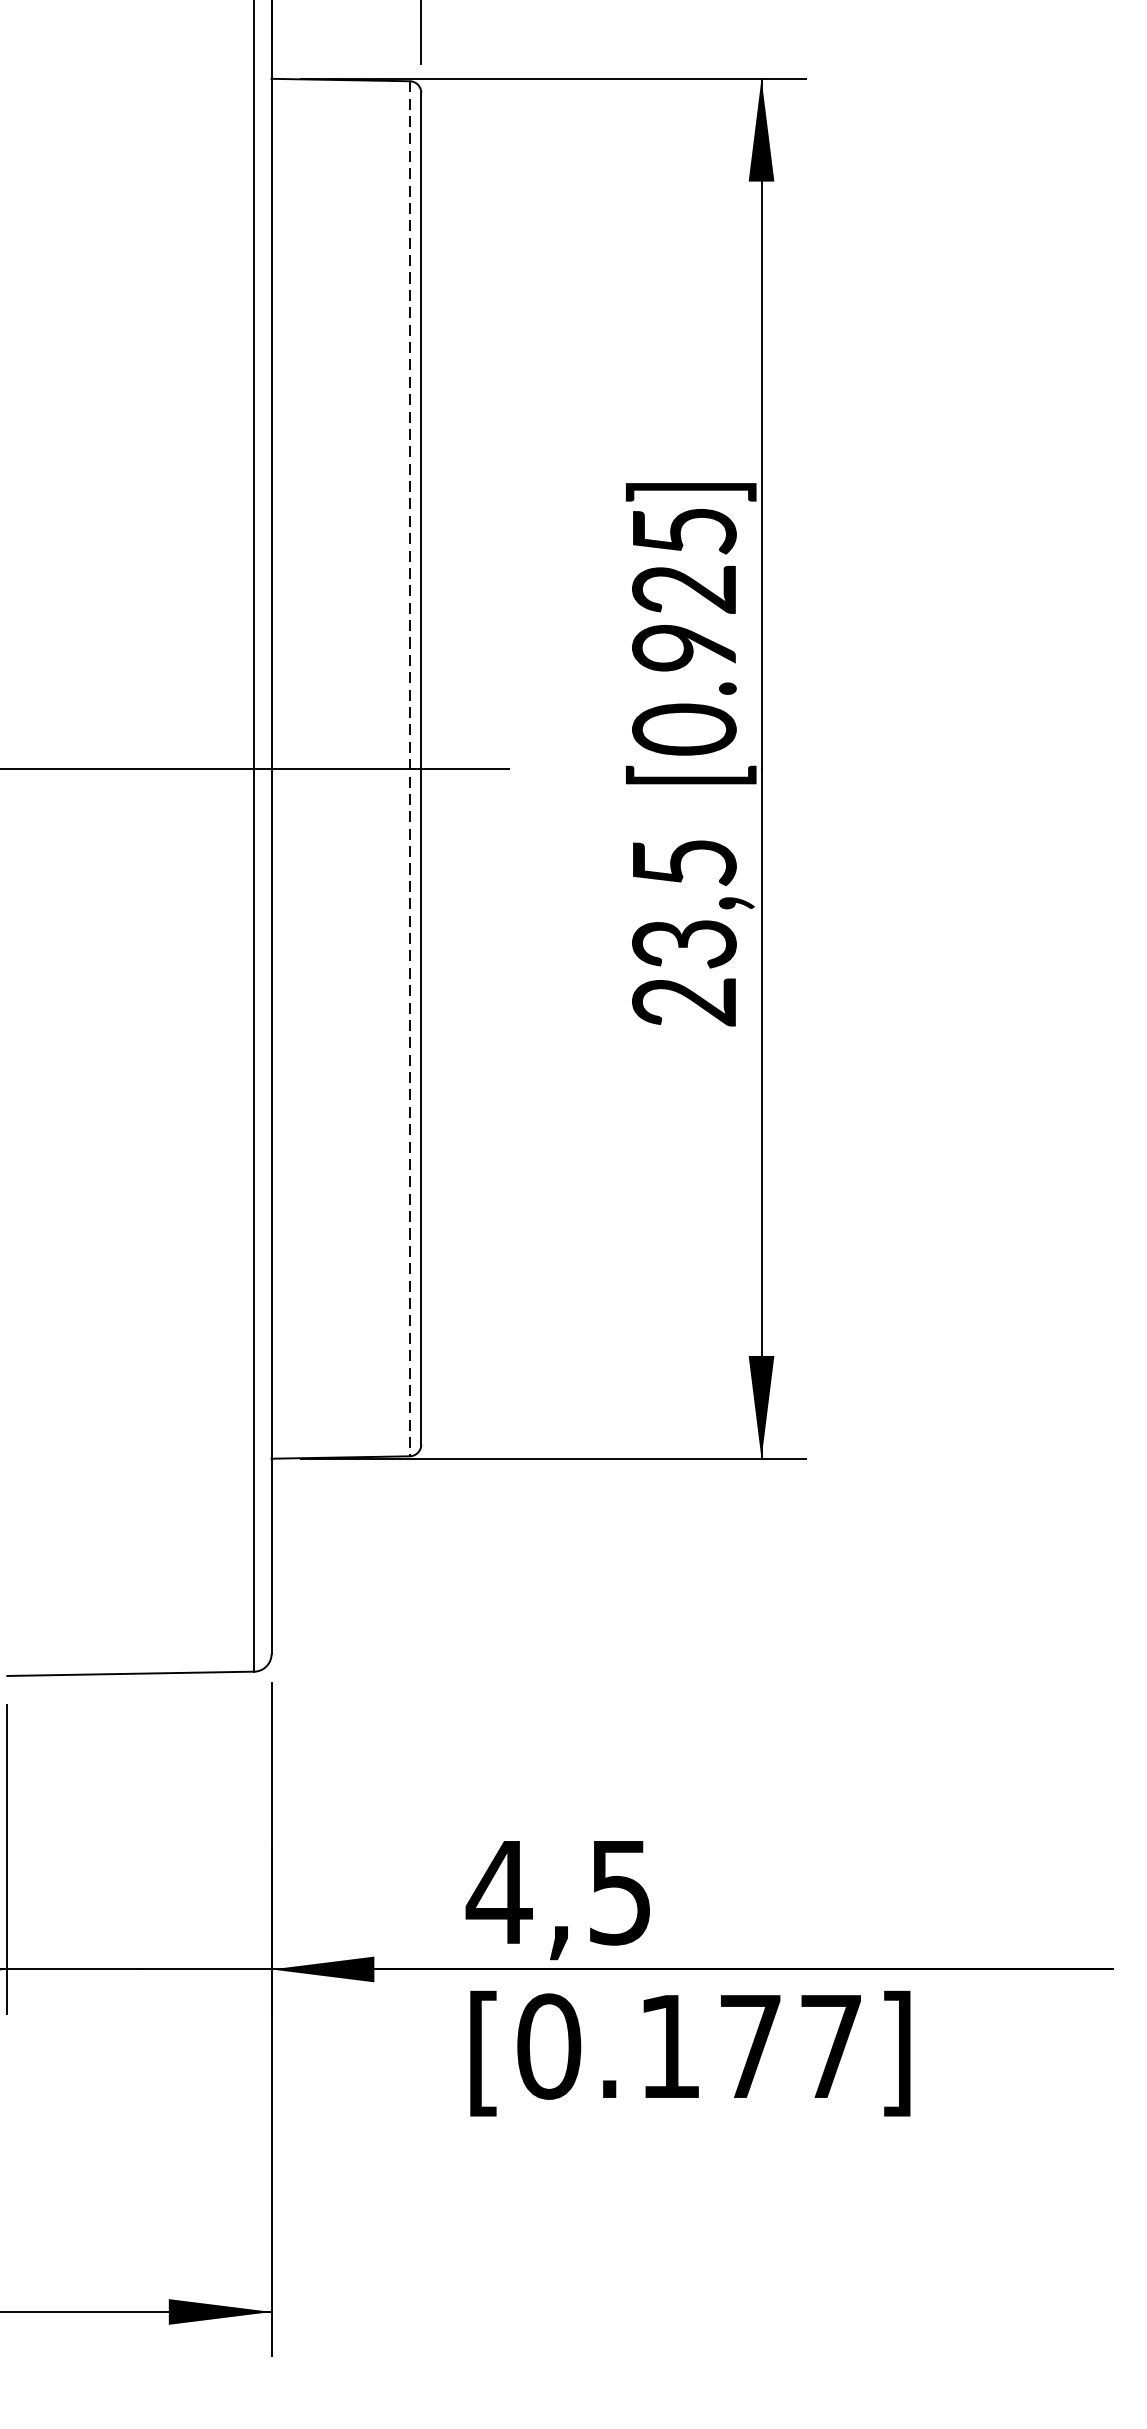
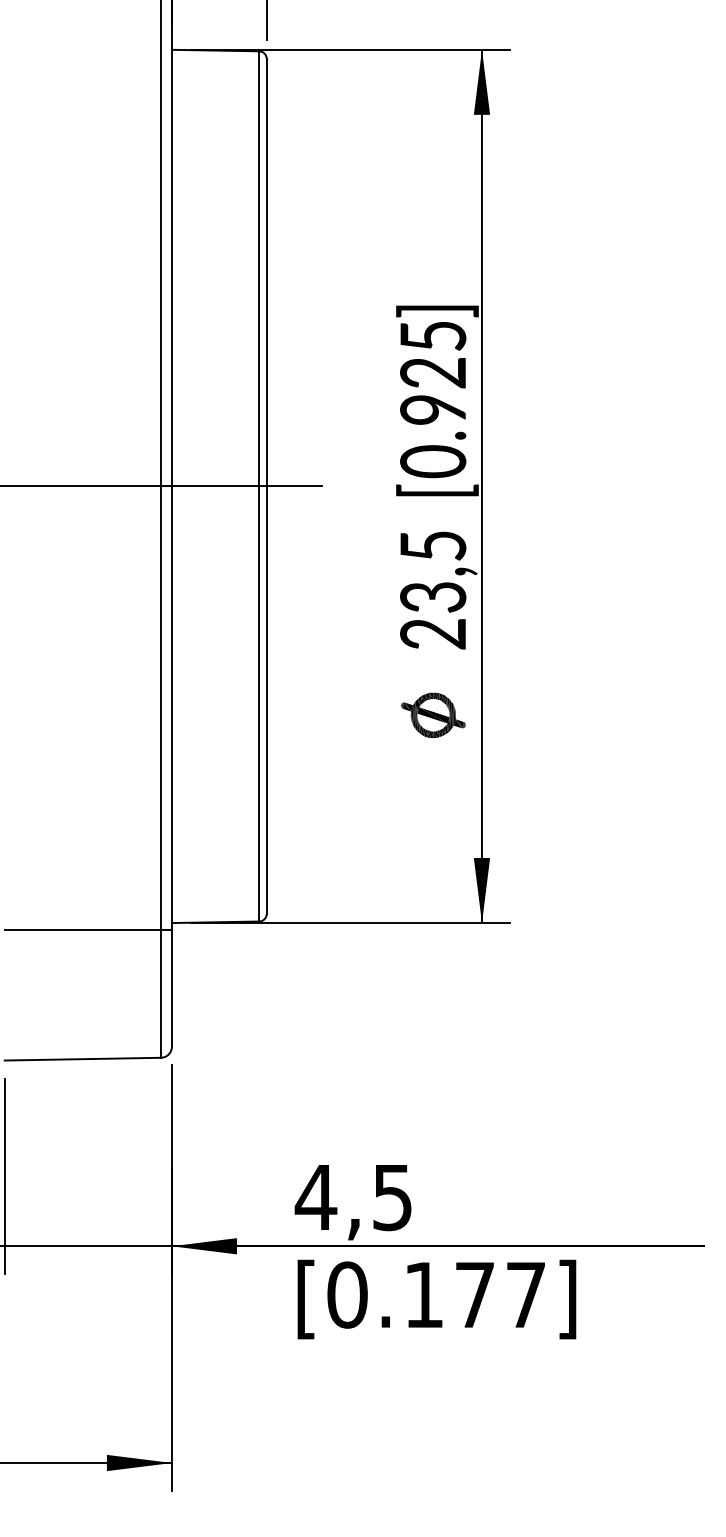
line: (409, 768) -> (259, 486), dashed -> solid
part: (683, 1129) -> (432, 714), added
line: (138, 1470) -> (87, 930), added

